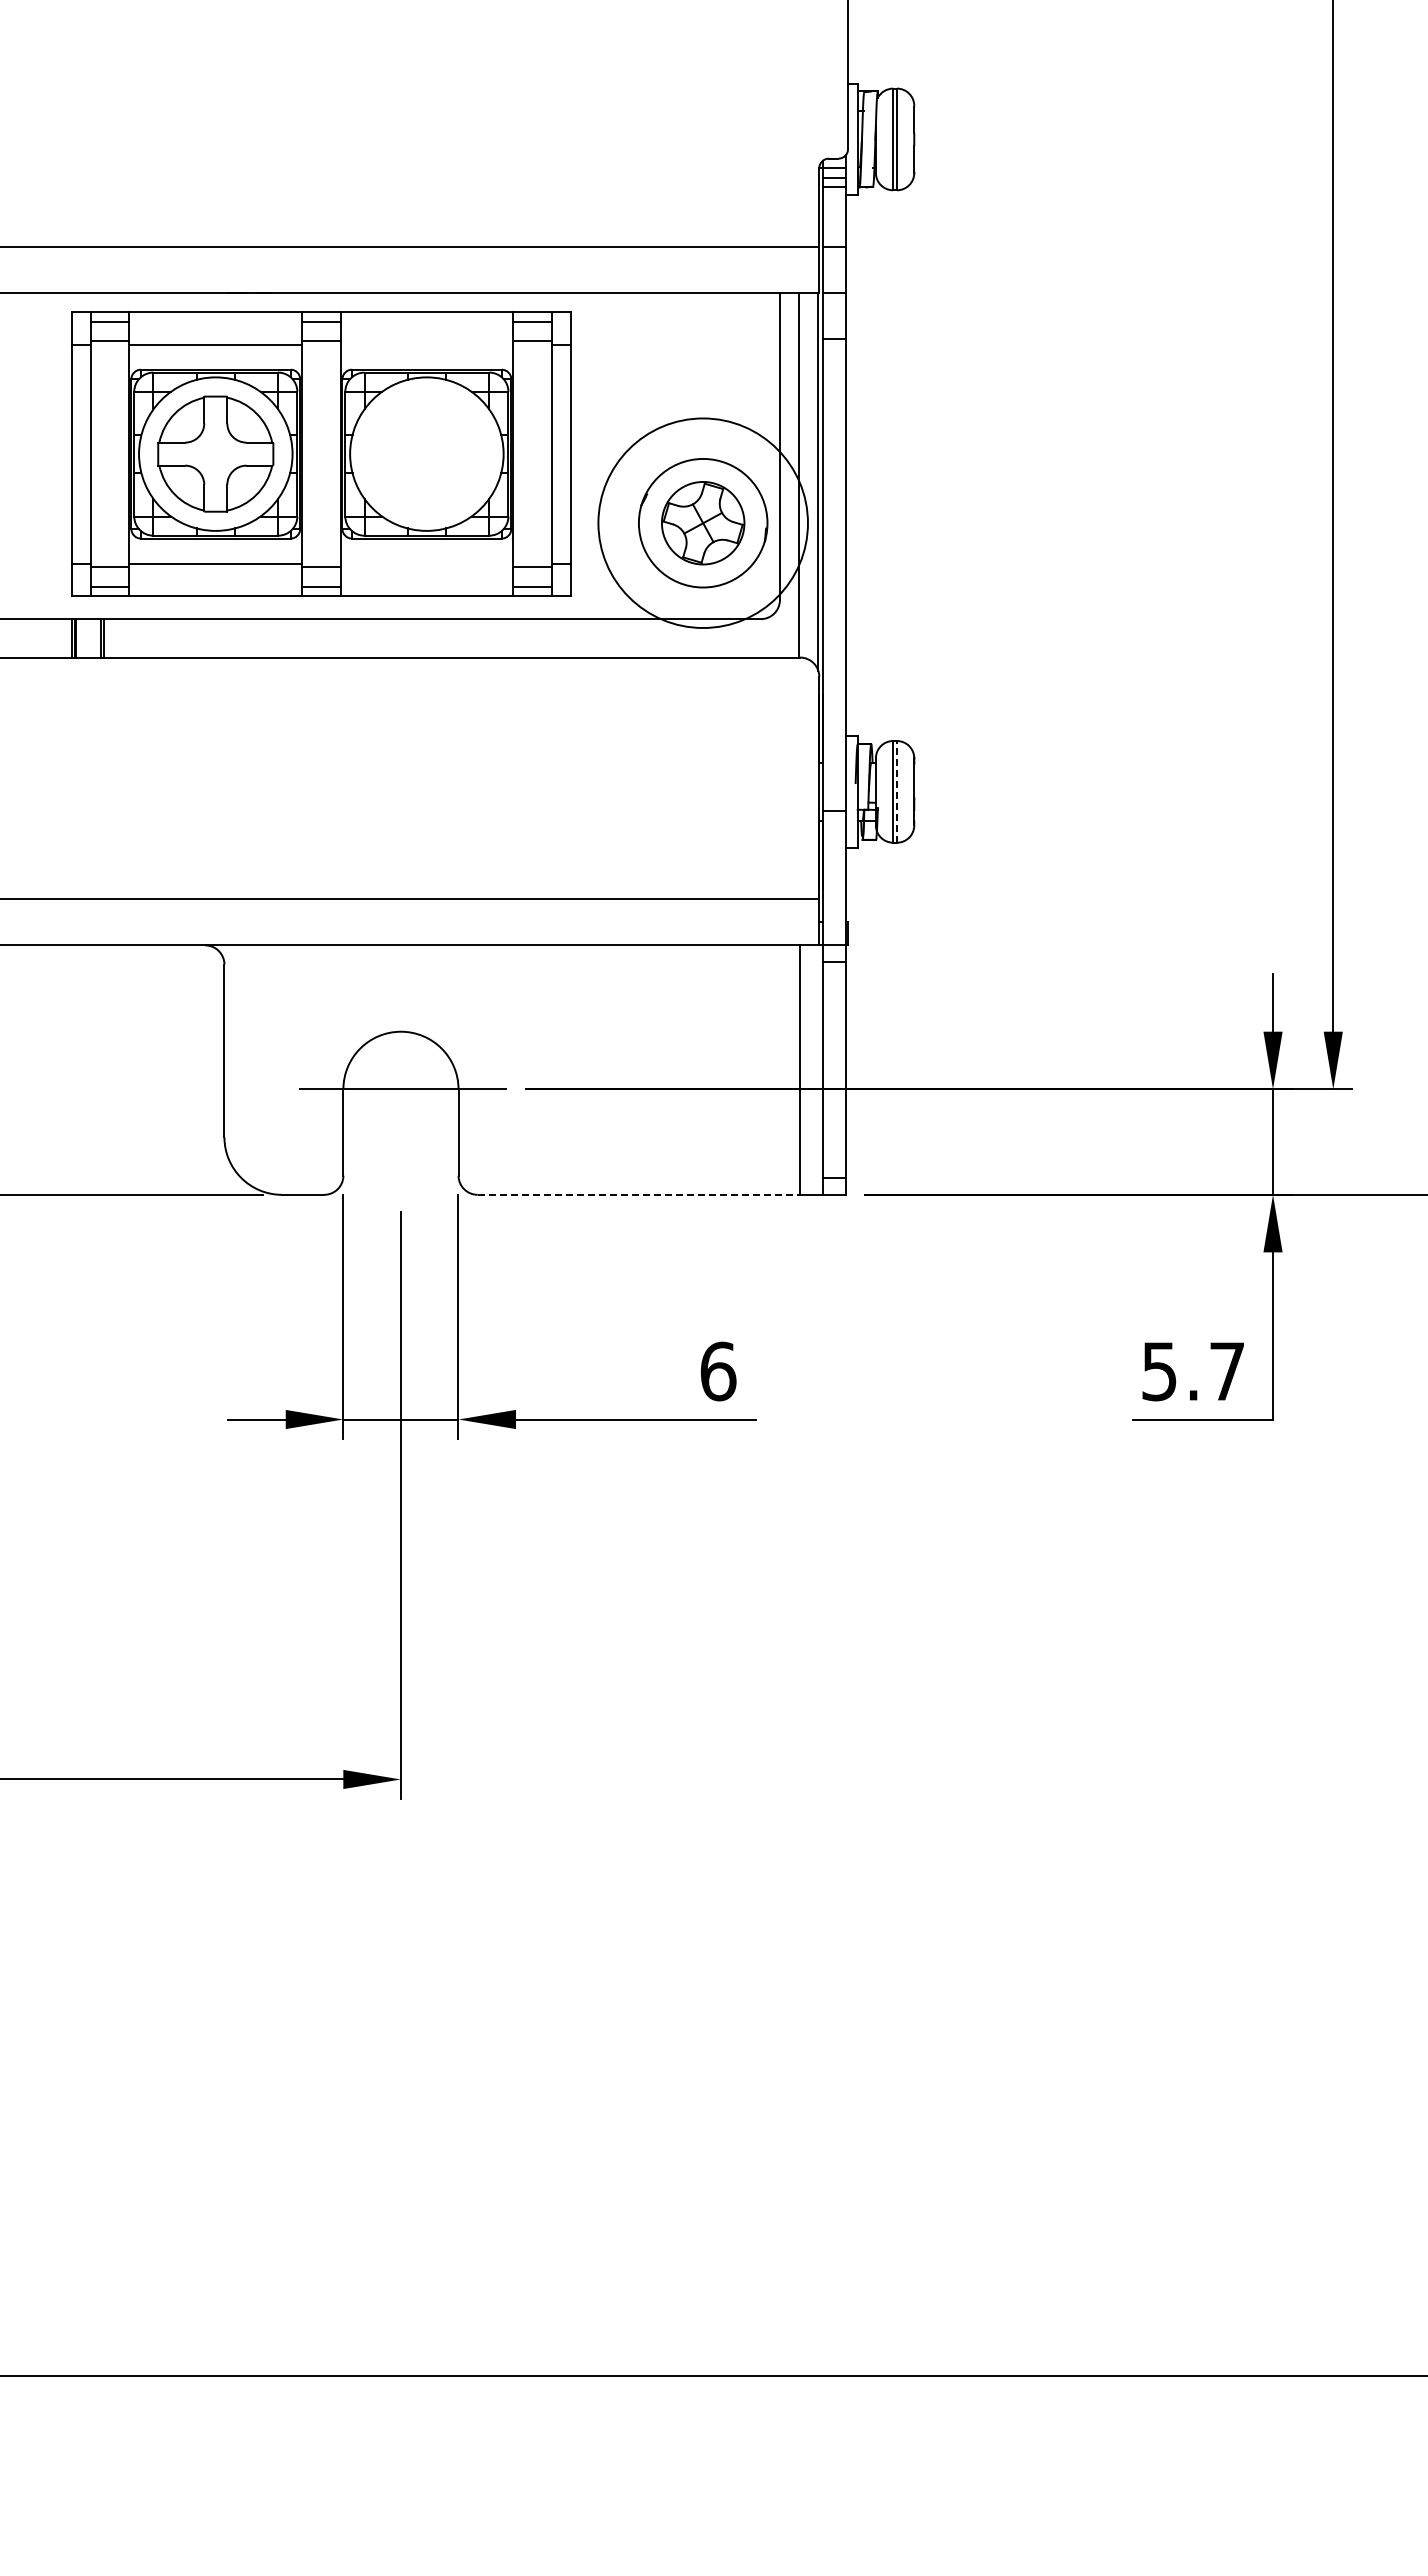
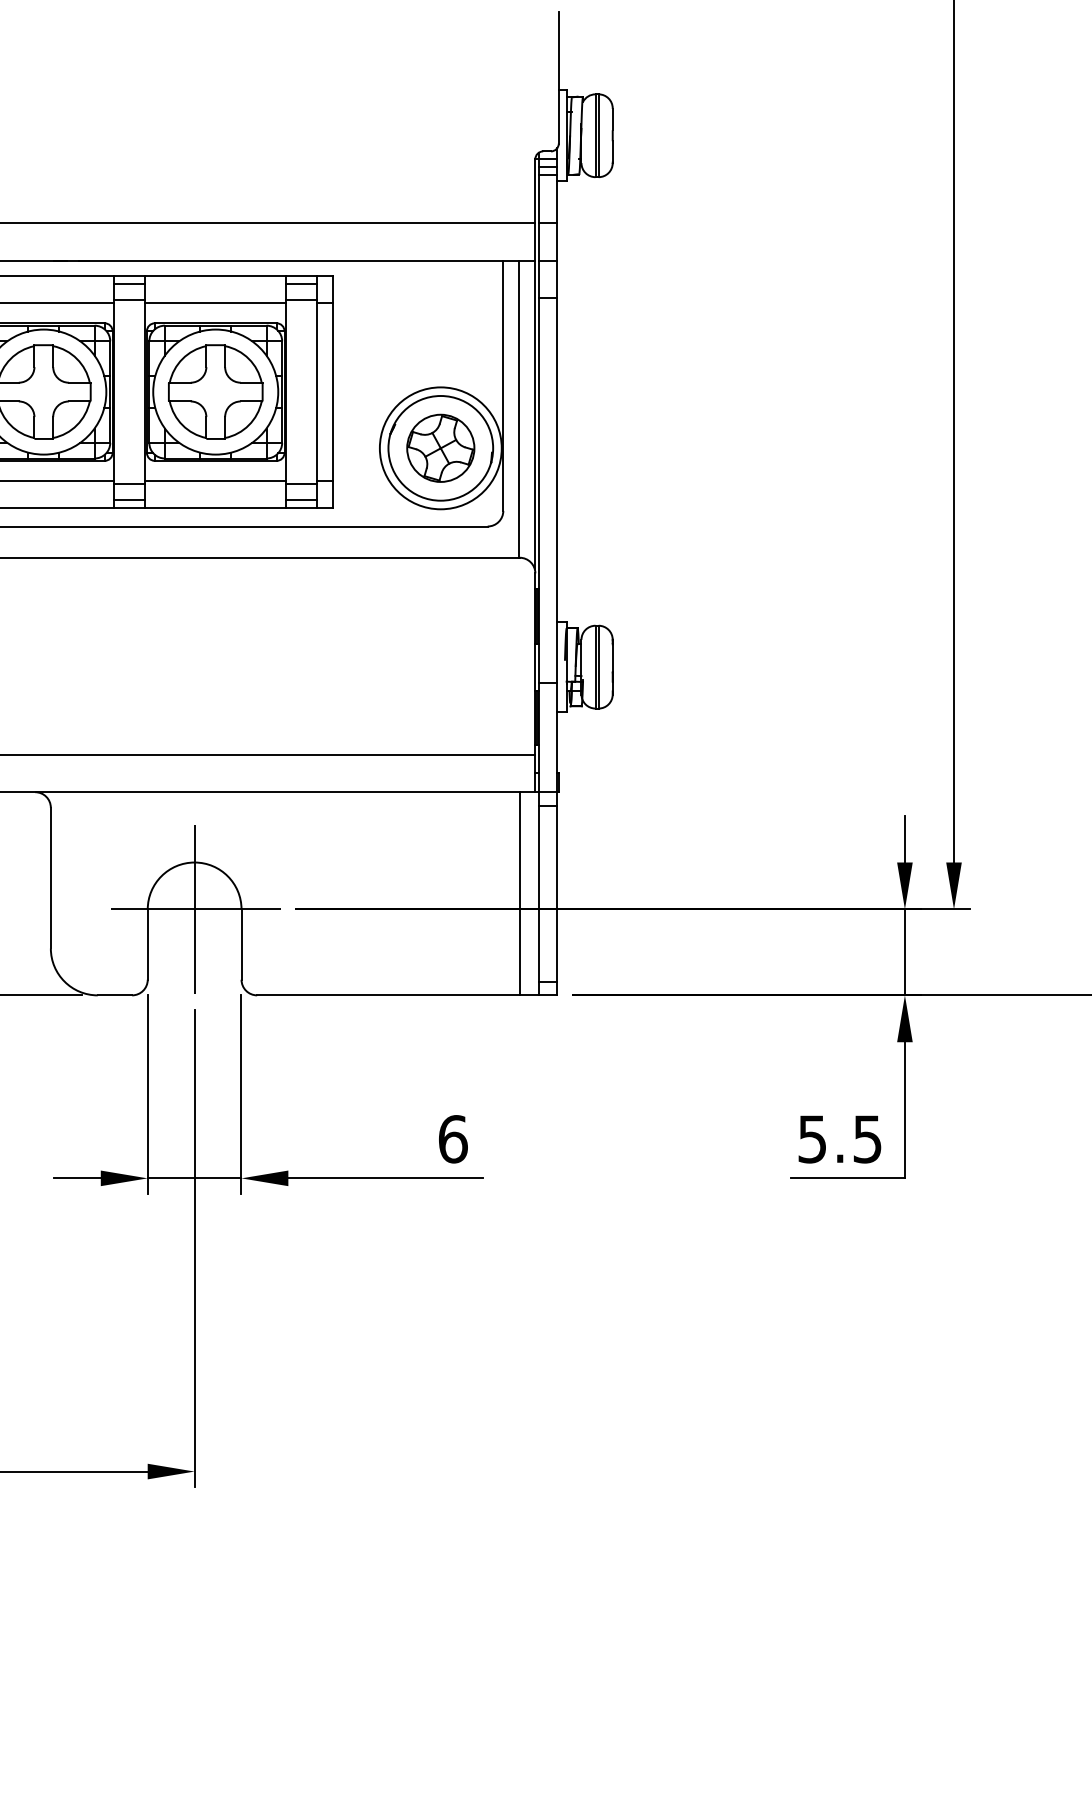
line: (426, 344) -> (215, 302), added
part: (426, 453) -> (215, 391), added
circle: (703, 523) -> (441, 448), size x0.71
line: (426, 563) -> (215, 481), added
line: (897, 791) -> (599, 666), dashed -> solid
line: (400, 1089) -> (194, 909), added
line: (639, 1194) -> (388, 995), dashed -> solid
text: (1226, 1371) -> (867, 1139), 5.7 -> 5.5

